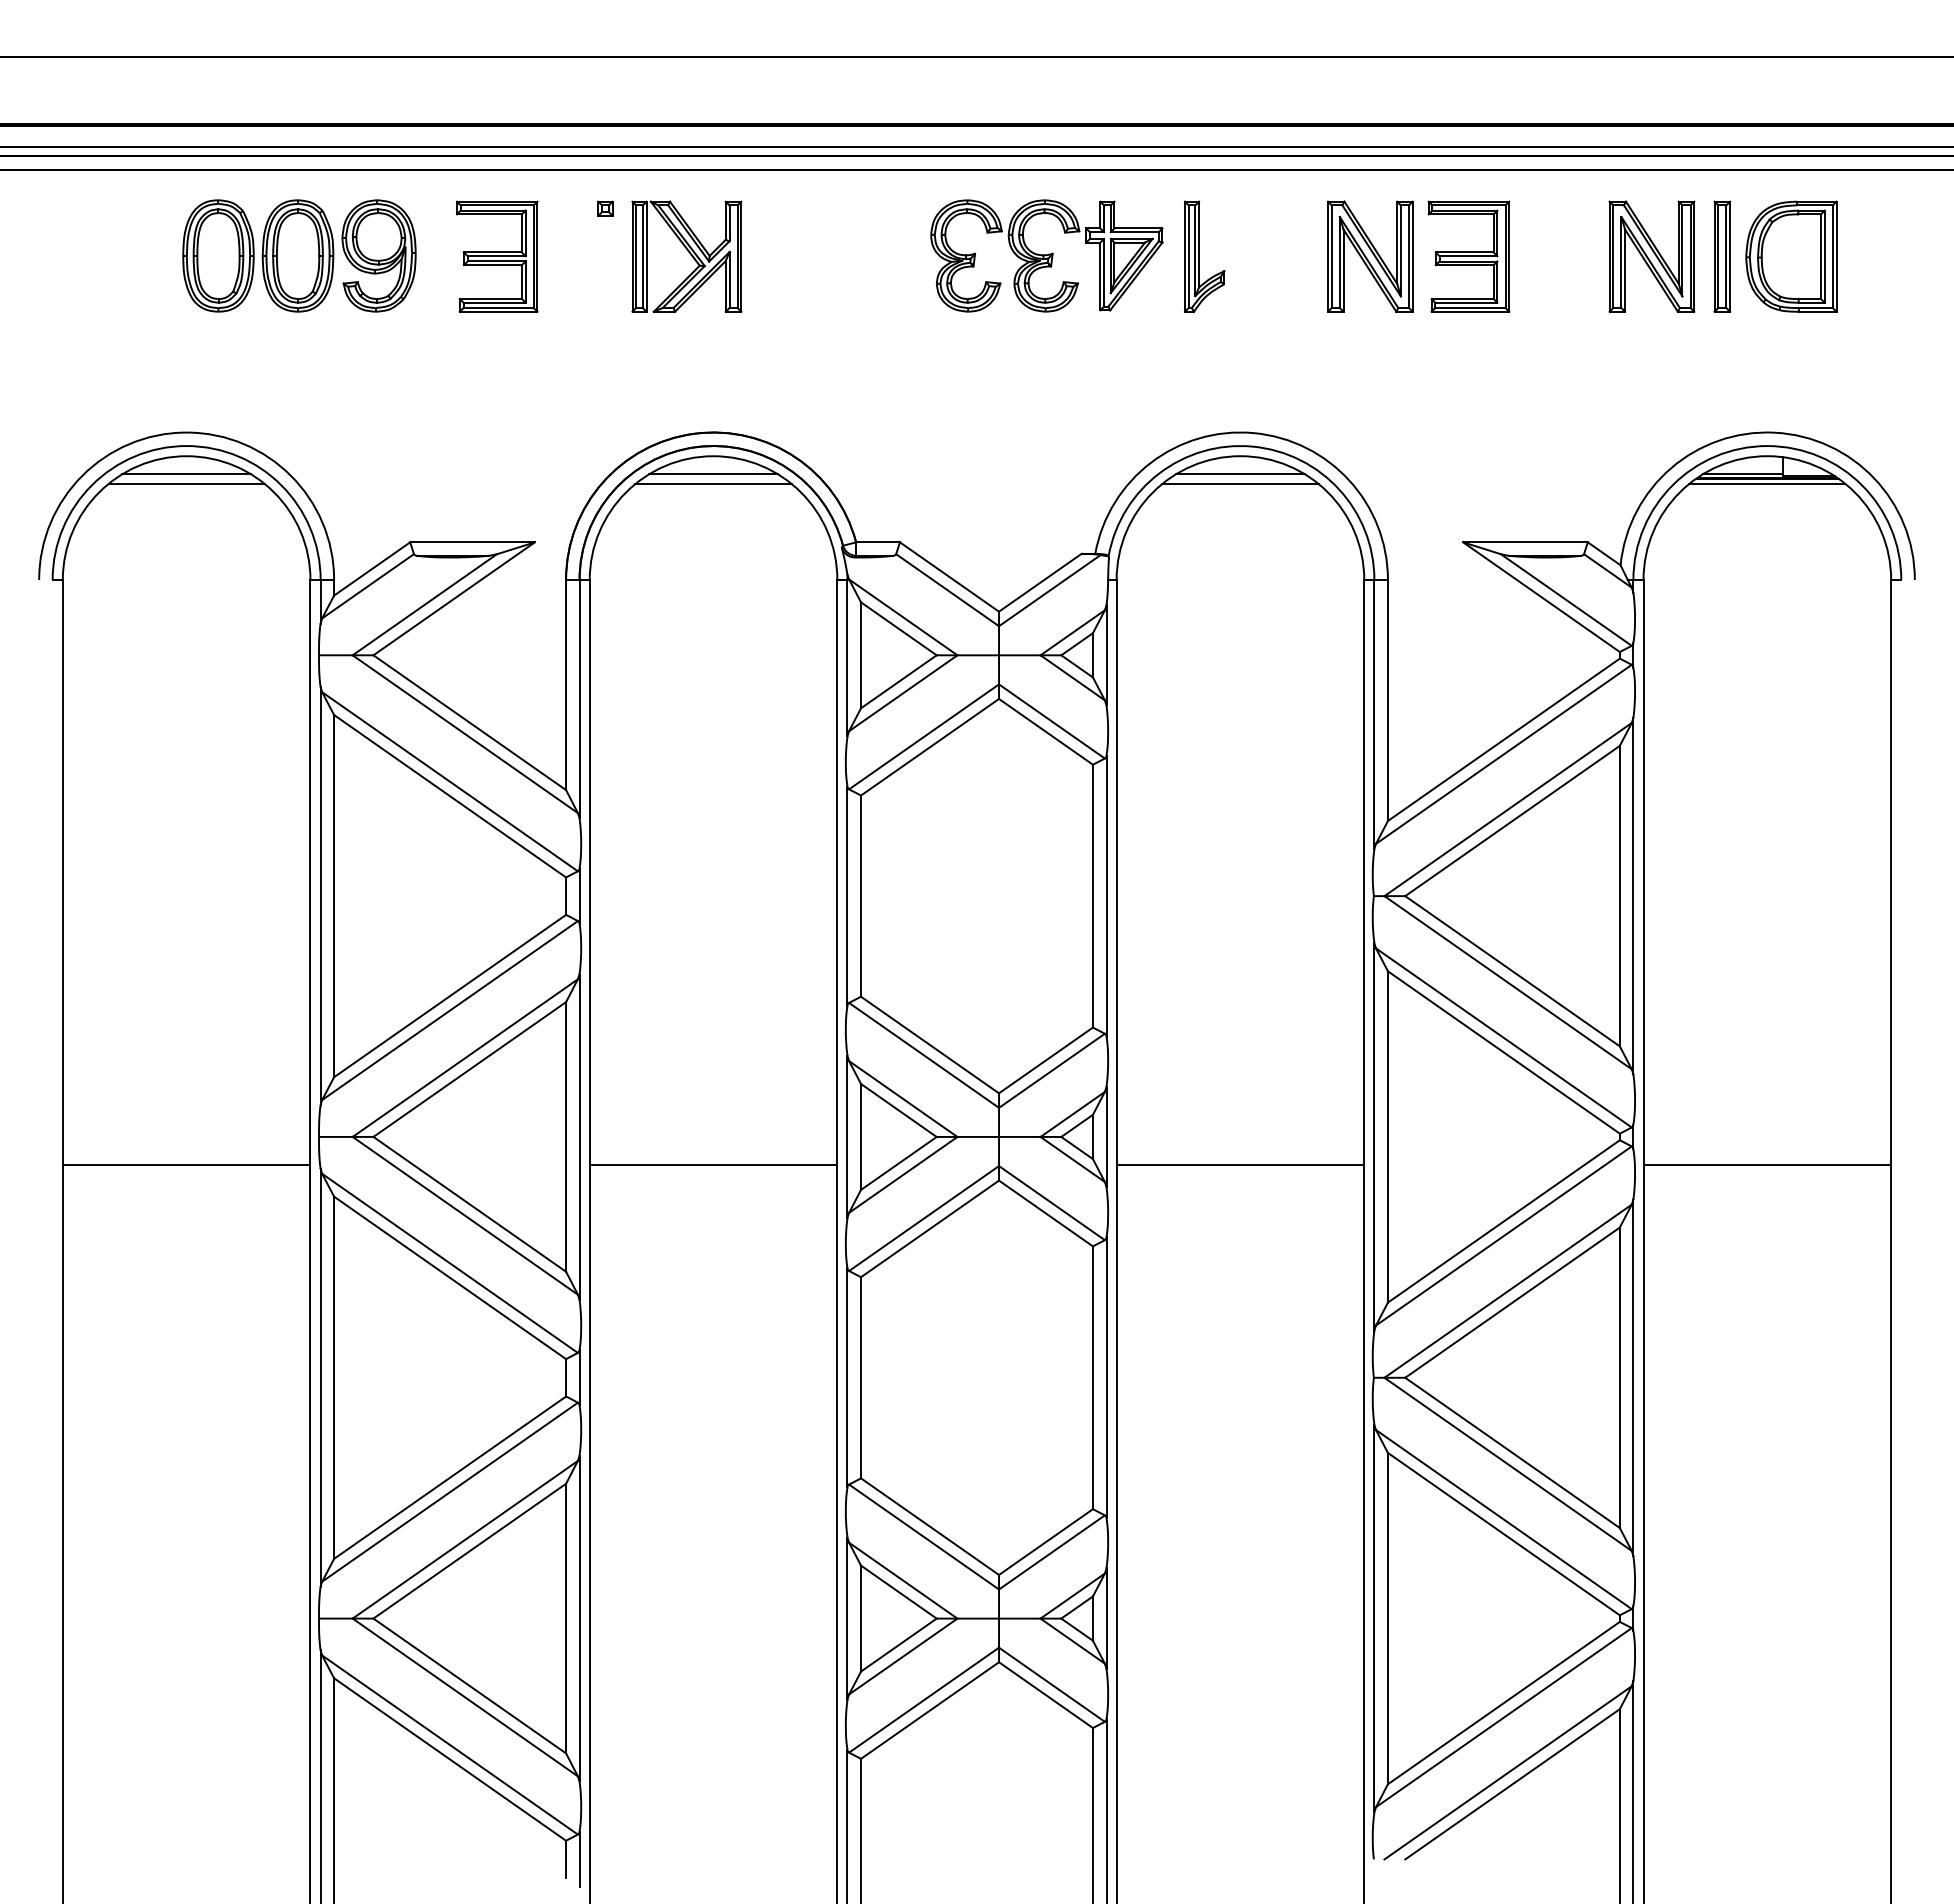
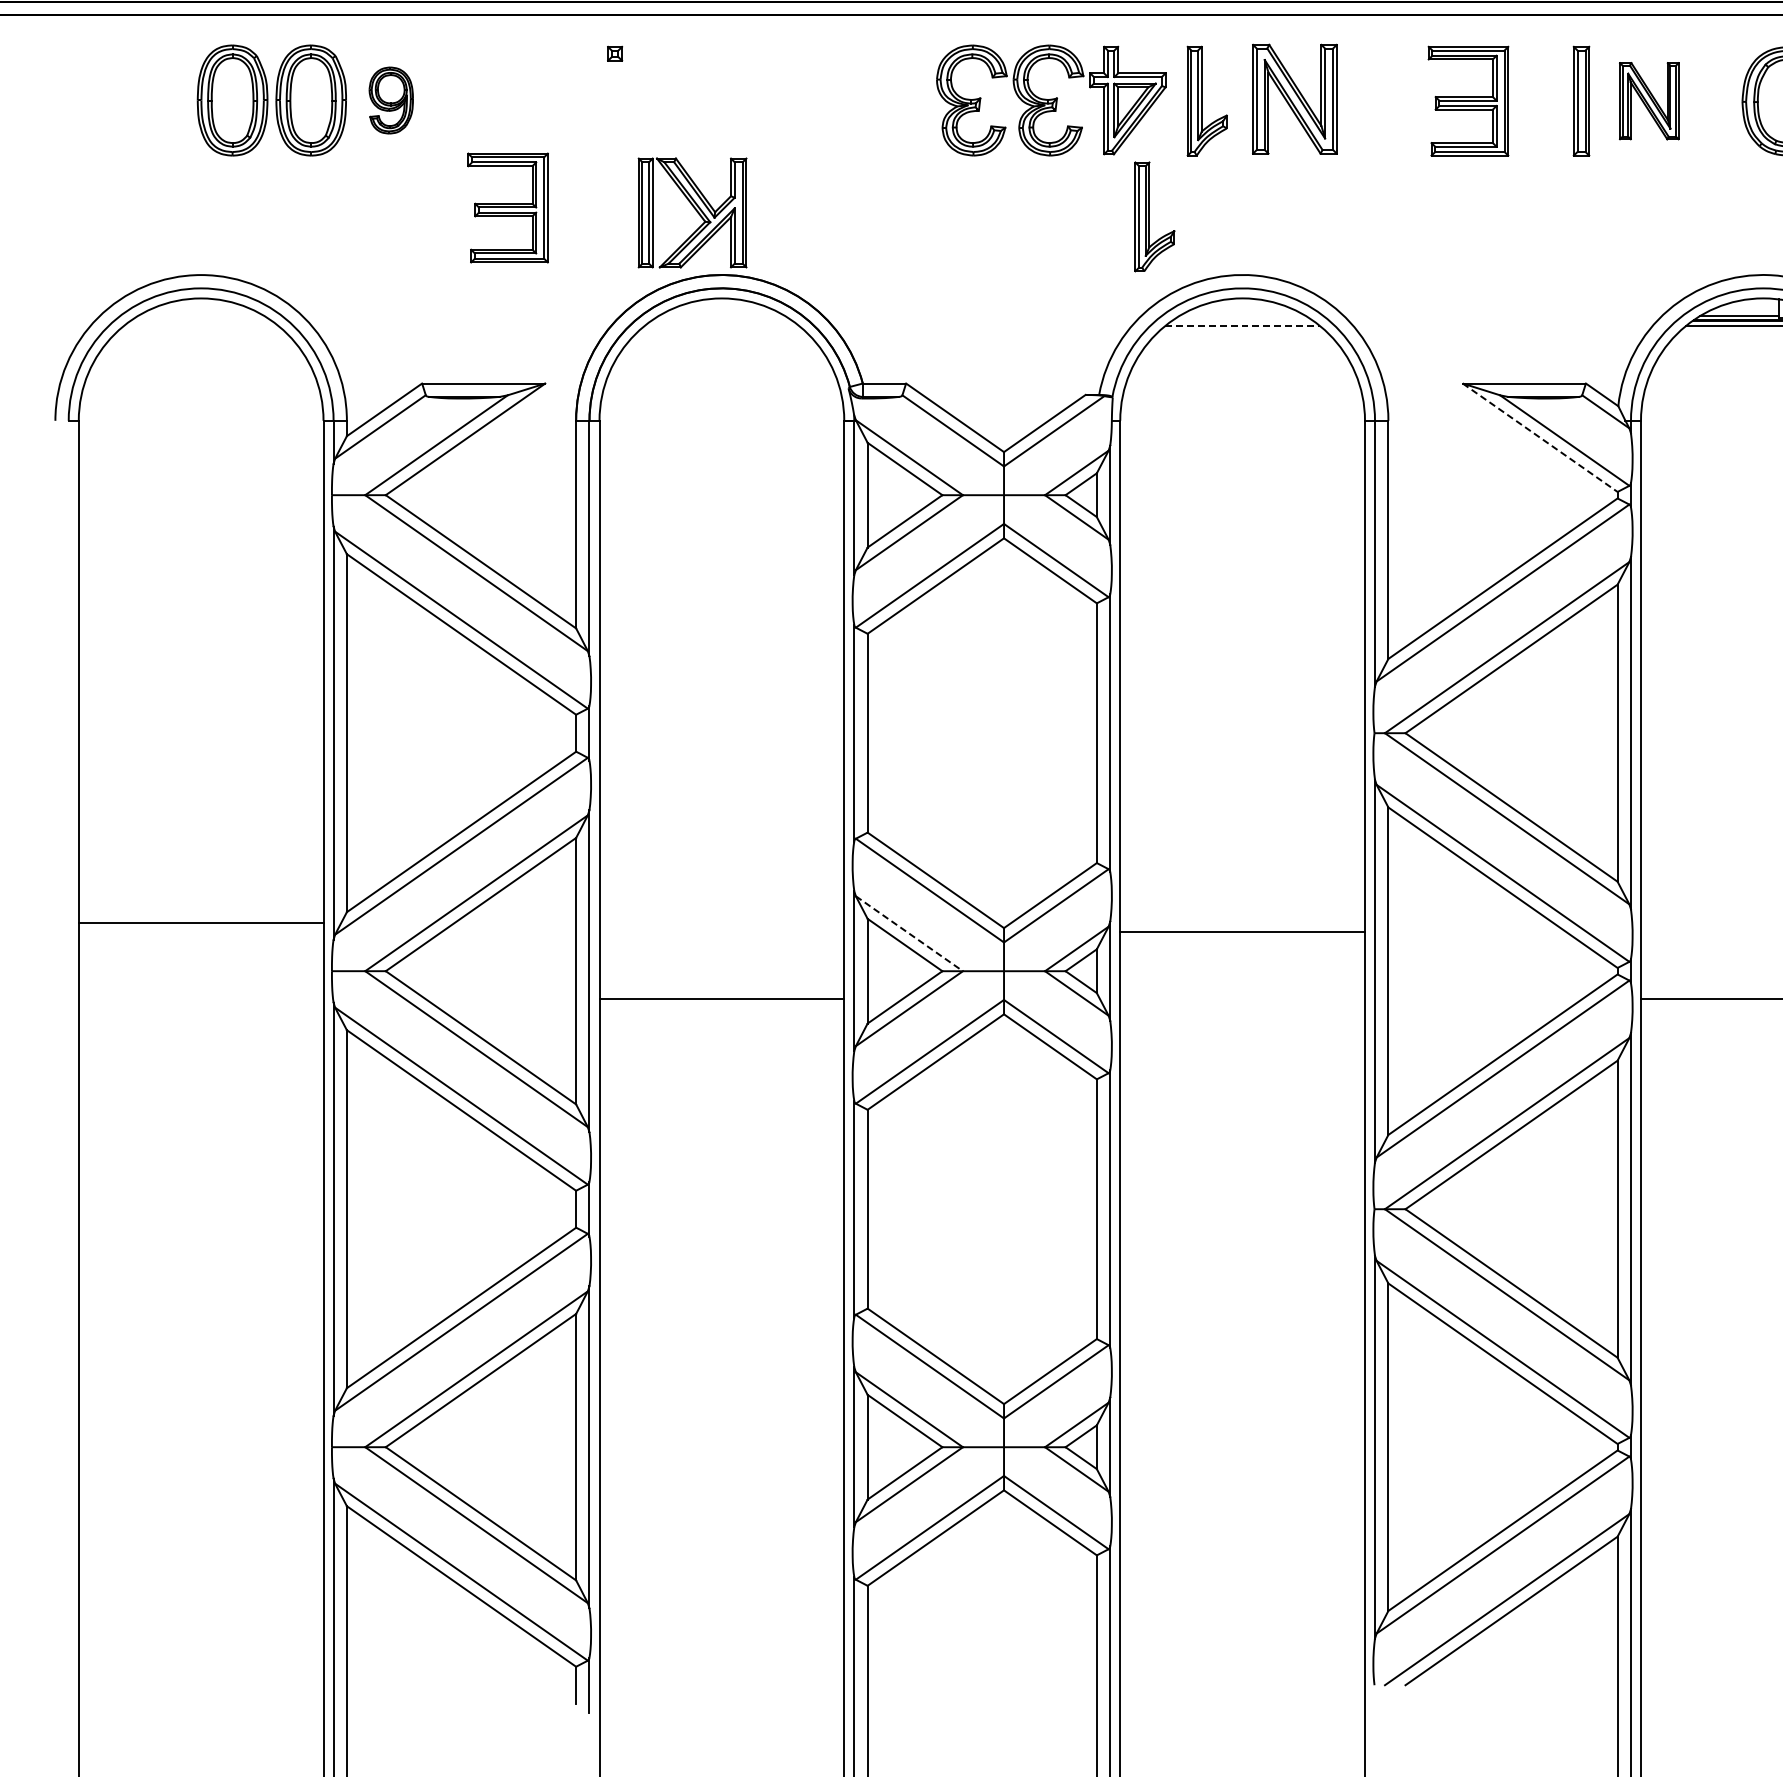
part: (378, 255) -> (390, 100), size x0.6
part: (496, 256) -> (507, 207), moved
part: (686, 256) -> (692, 212), moved
part: (1370, 256) -> (1295, 99), moved
part: (1651, 256) -> (1648, 101), size x0.7
part: (1722, 256) -> (1581, 101), moved
part: (1151, 373) -> (1154, 216), added
line: (186, 474) -> (201, 316), removed
line: (713, 474) -> (721, 316), removed
line: (1240, 474) -> (1242, 316), removed
line: (1240, 483) -> (1242, 325), solid -> dashed
line: (186, 484) -> (201, 326), removed
line: (713, 484) -> (721, 326), removed
line: (1541, 597) -> (1540, 438), solid -> dashed
line: (903, 1099) -> (909, 934), solid -> dashed
line: (186, 1164) -> (201, 922), moved
line: (1240, 1164) -> (1242, 931), moved

